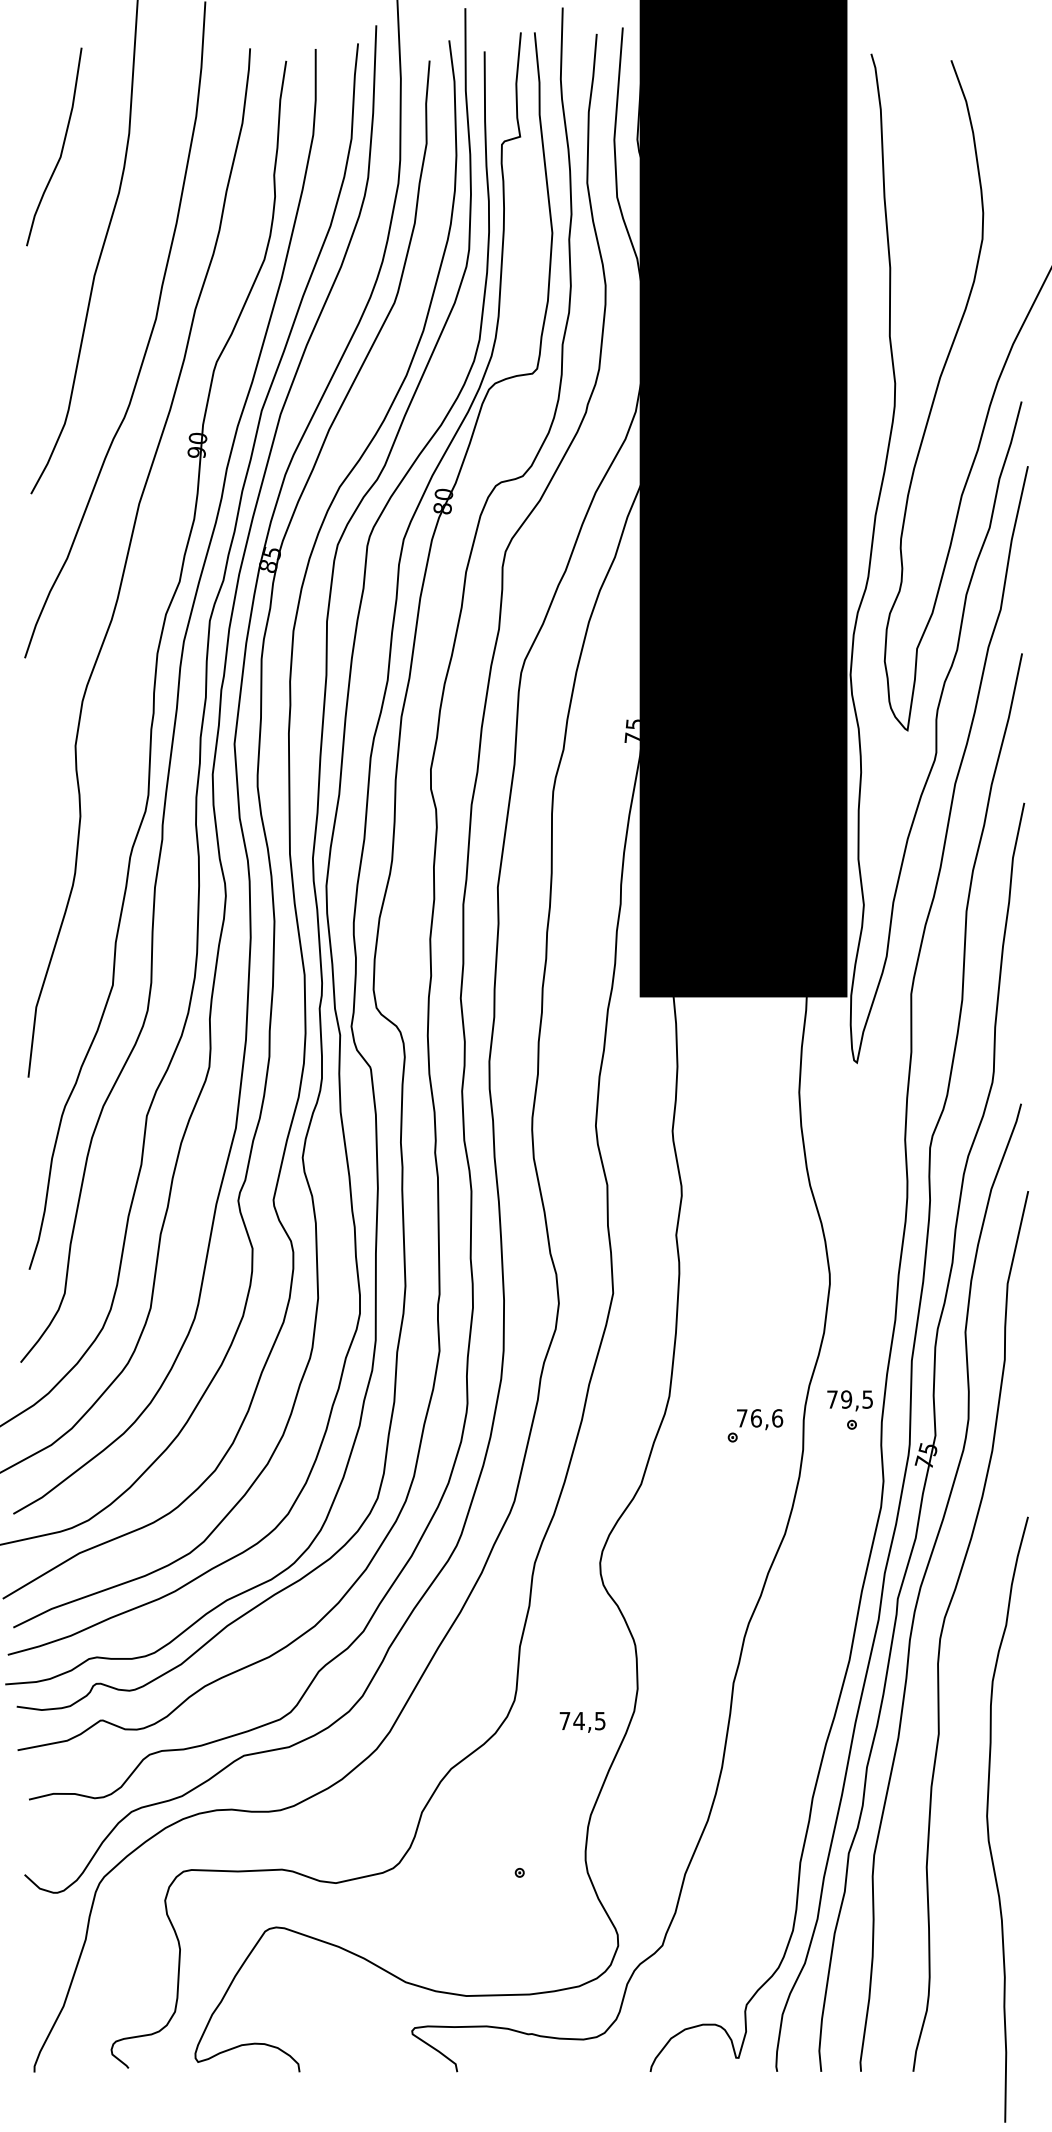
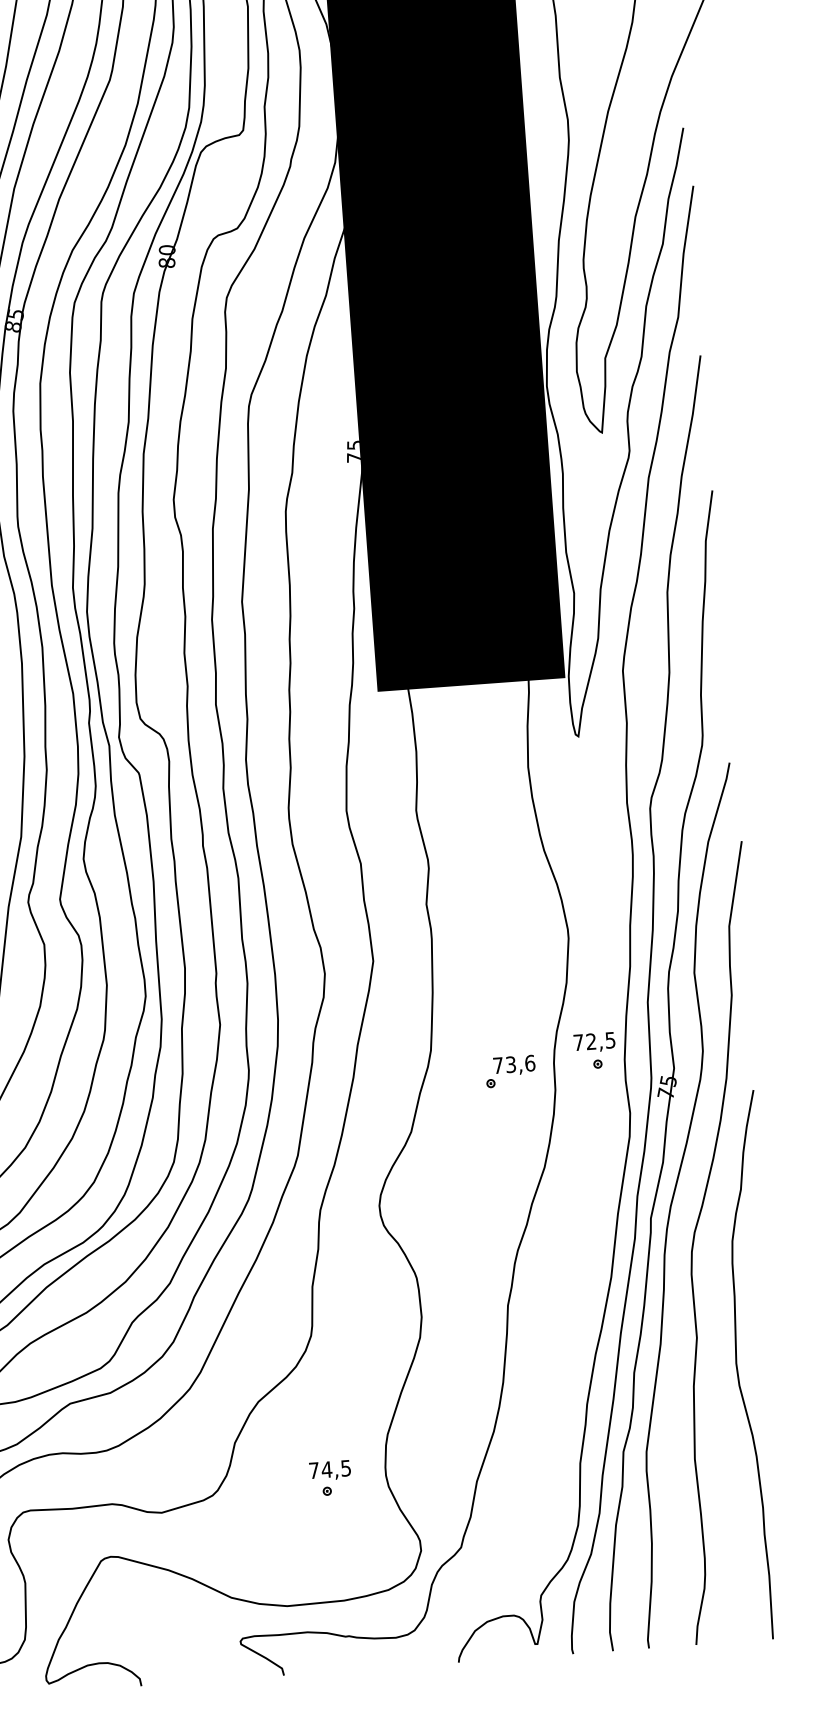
text: (846, 1399) -> (591, 1041), 79,5 -> 72,5
text: (756, 1418) -> (511, 1064), 76,6 -> 73,6
text: (582, 1722) -> (330, 1470), moved
curve: (988, 1819) -> (737, 1366), moved

